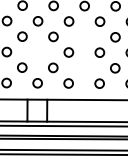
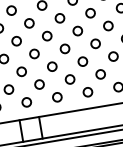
circle: (84, 36) -> (64, 48), added
circle: (37, 52) -> (21, 72), added
circle: (84, 67) -> (70, 78), added

